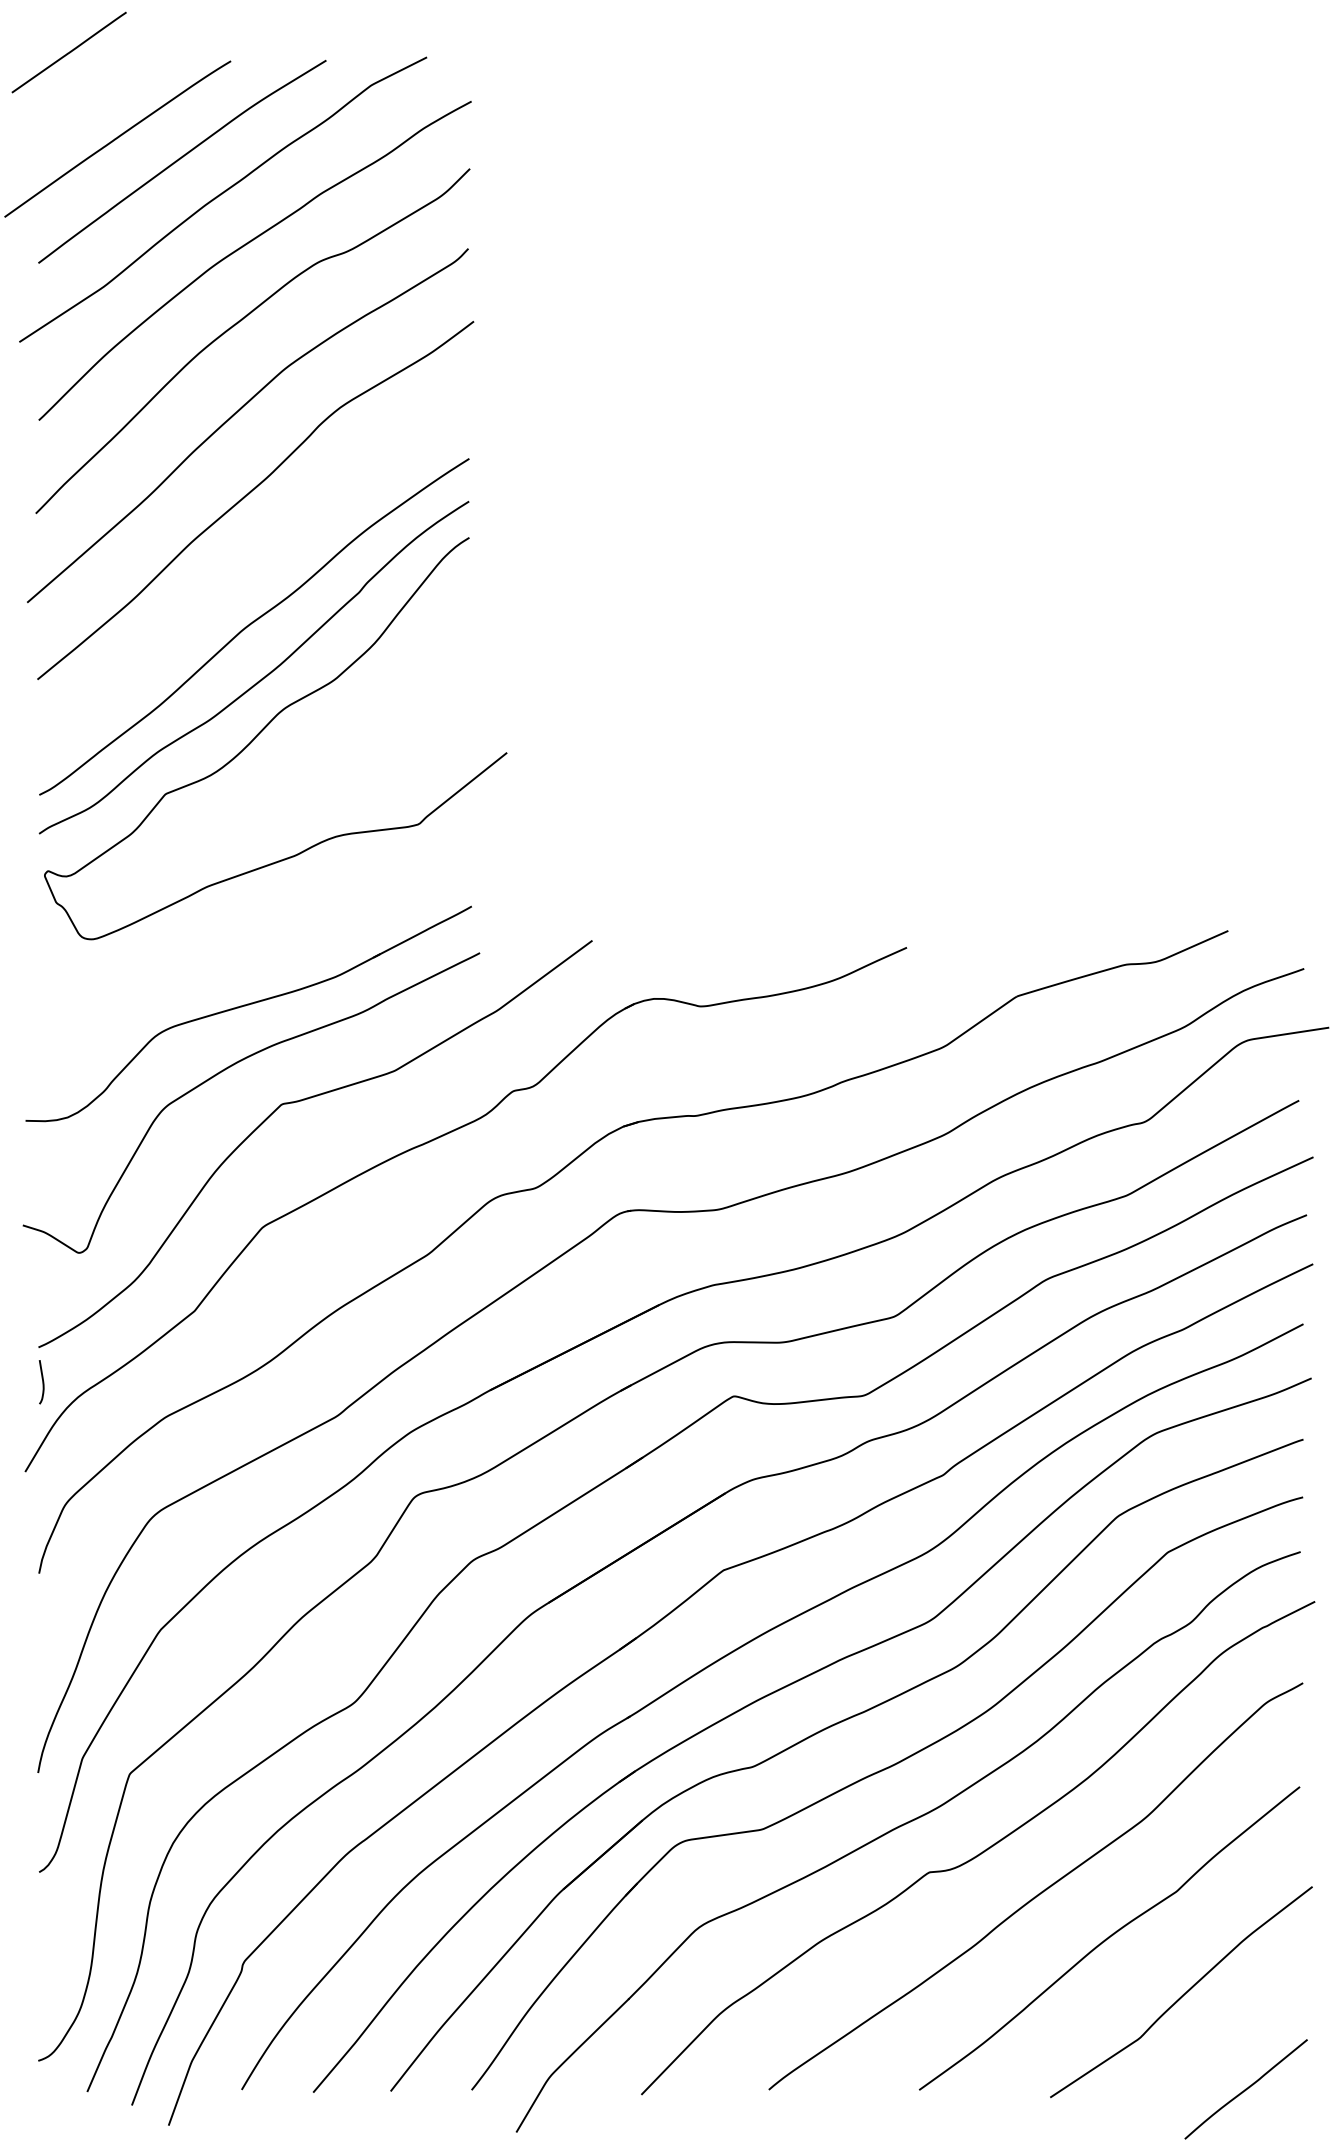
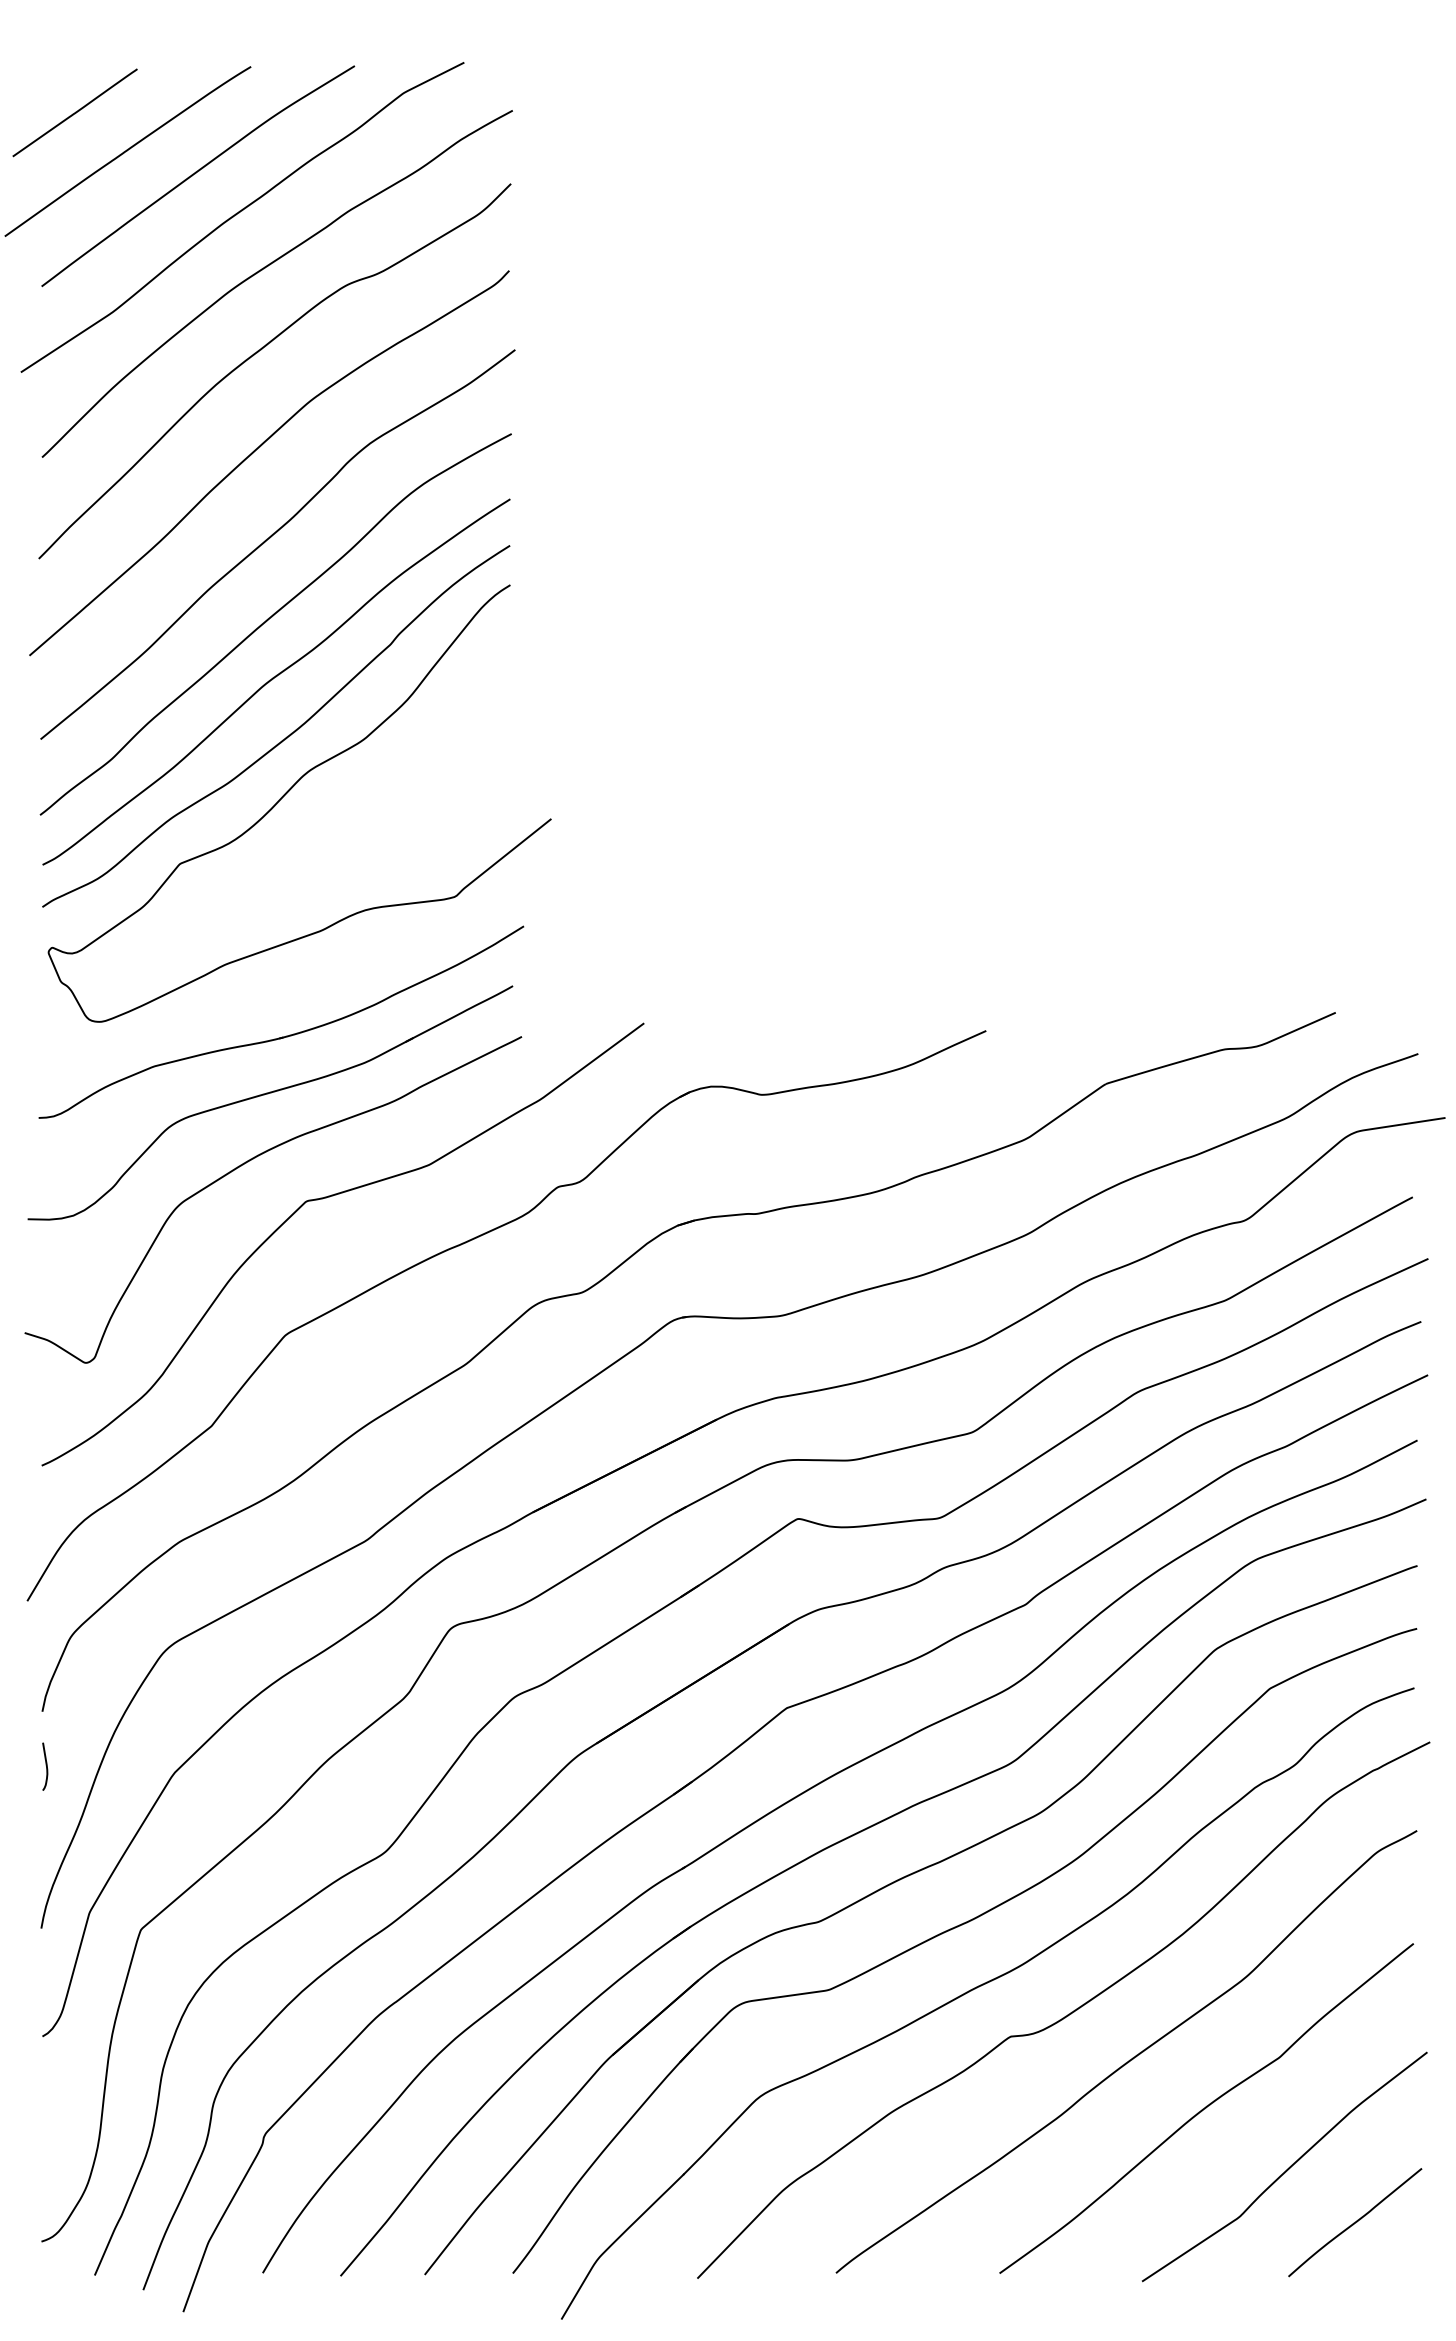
line: (68, 52) -> (74, 112), moved
curve: (249, 568) -> (271, 618), added
part: (260, 952) -> (283, 1036), added
curve: (42, 1382) -> (46, 1767), moved
curve: (1245, 2089) -> (1354, 2222), moved

